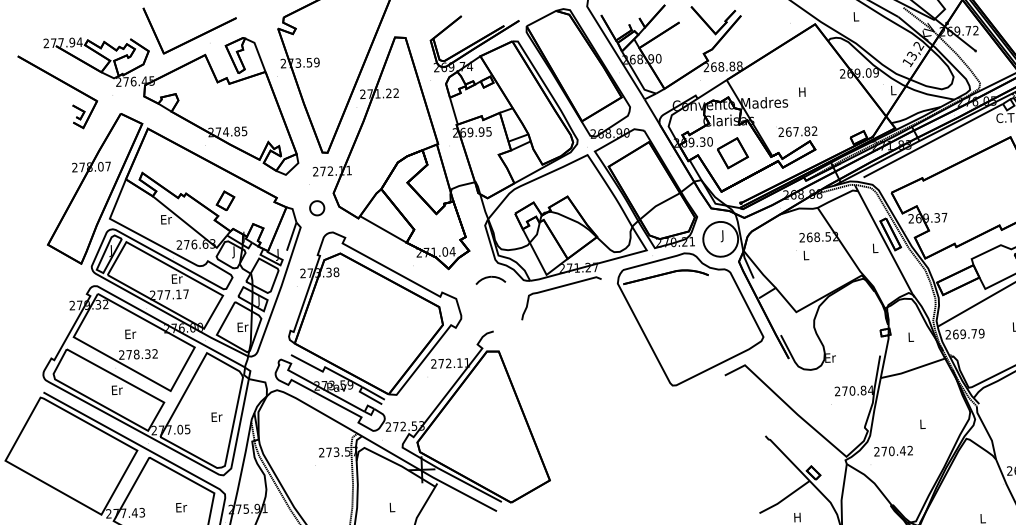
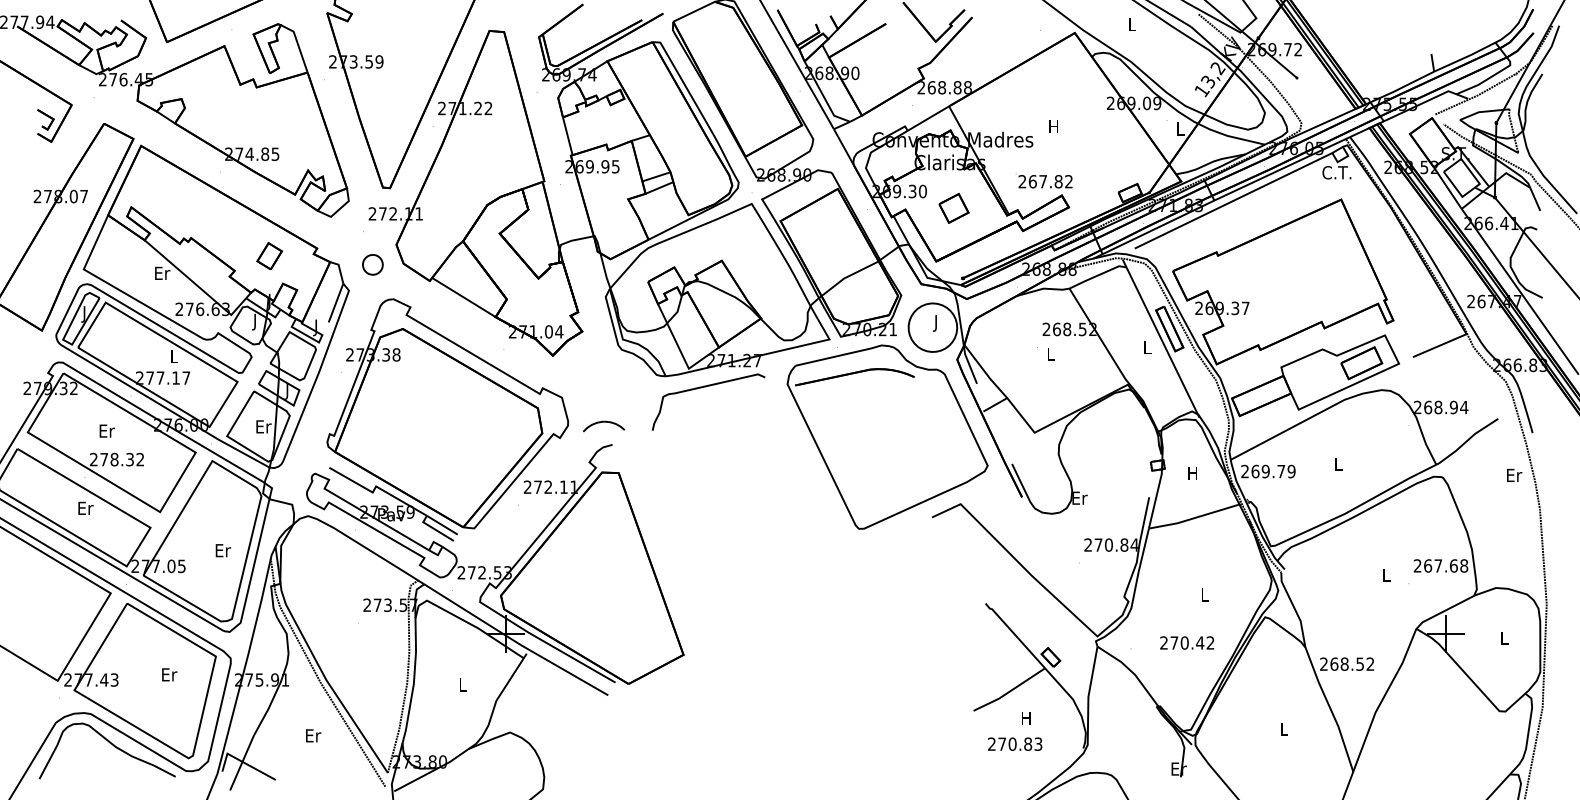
part: (732, 153) -> (953, 208), size x0.7
part: (225, 201) -> (269, 256), moved
text: (177, 278) -> (174, 355), Er -> L
part: (491, 280) -> (604, 426), moved
text: (910, 337) -> (1192, 473), L -> H
text: (893, 450) -> (1187, 642), moved

